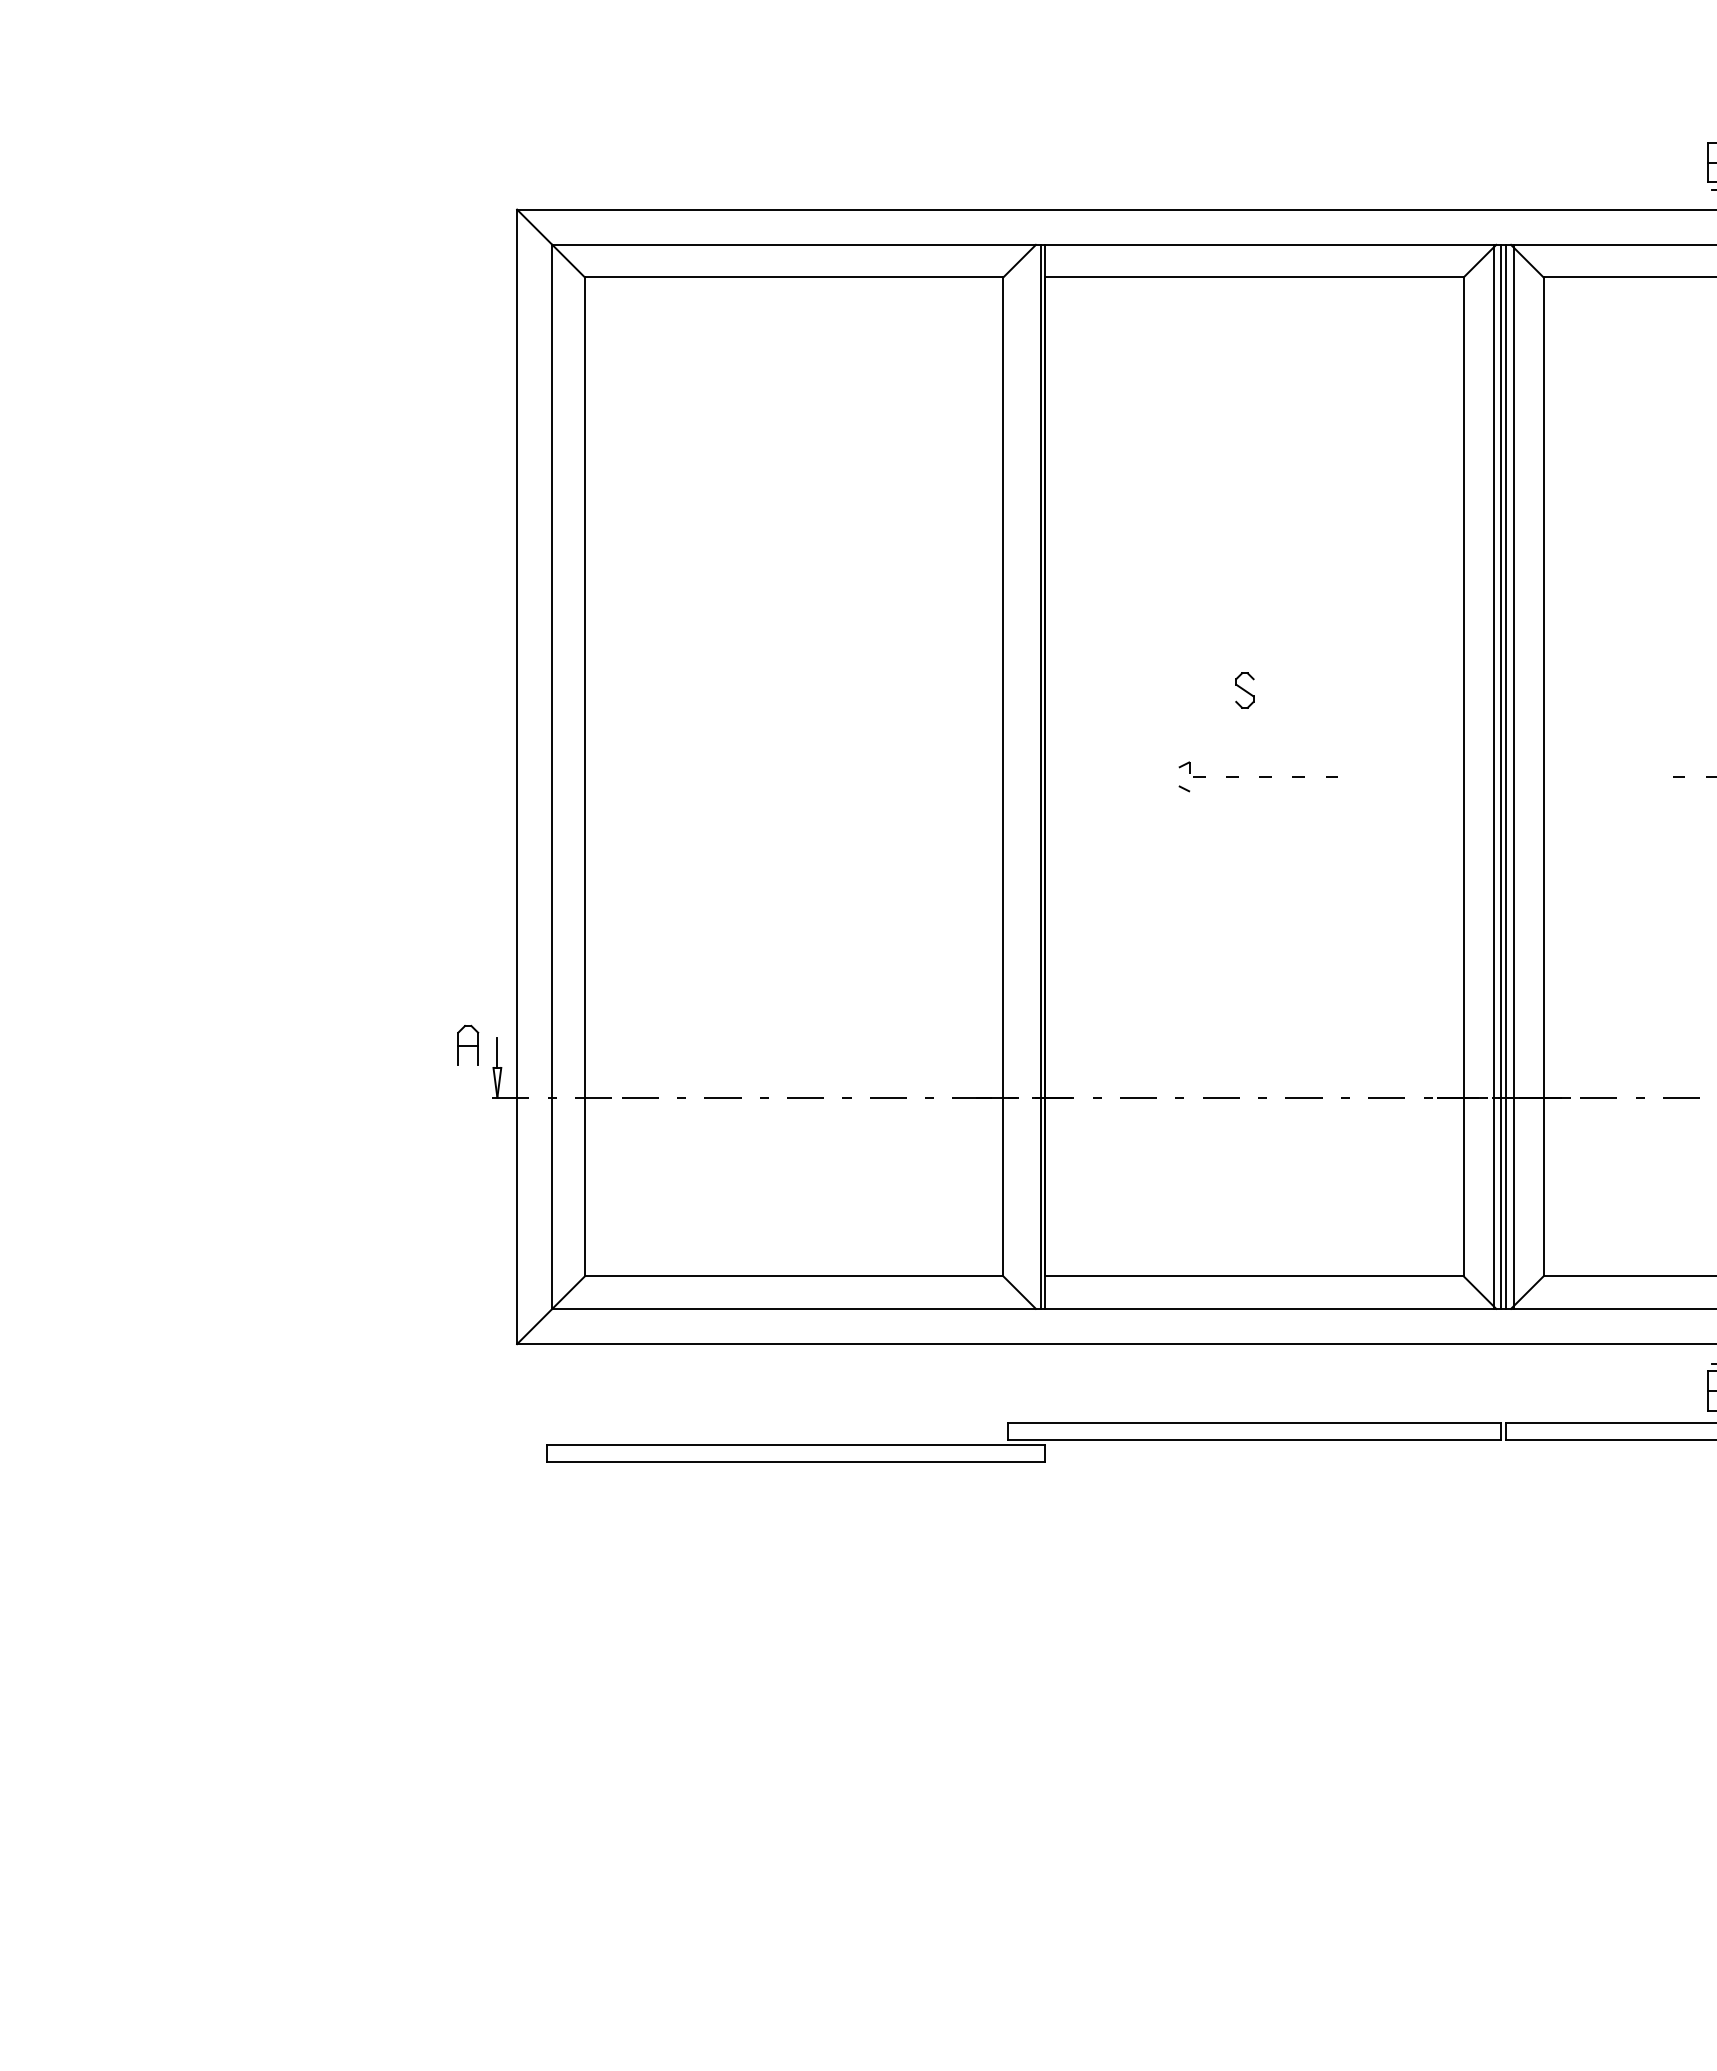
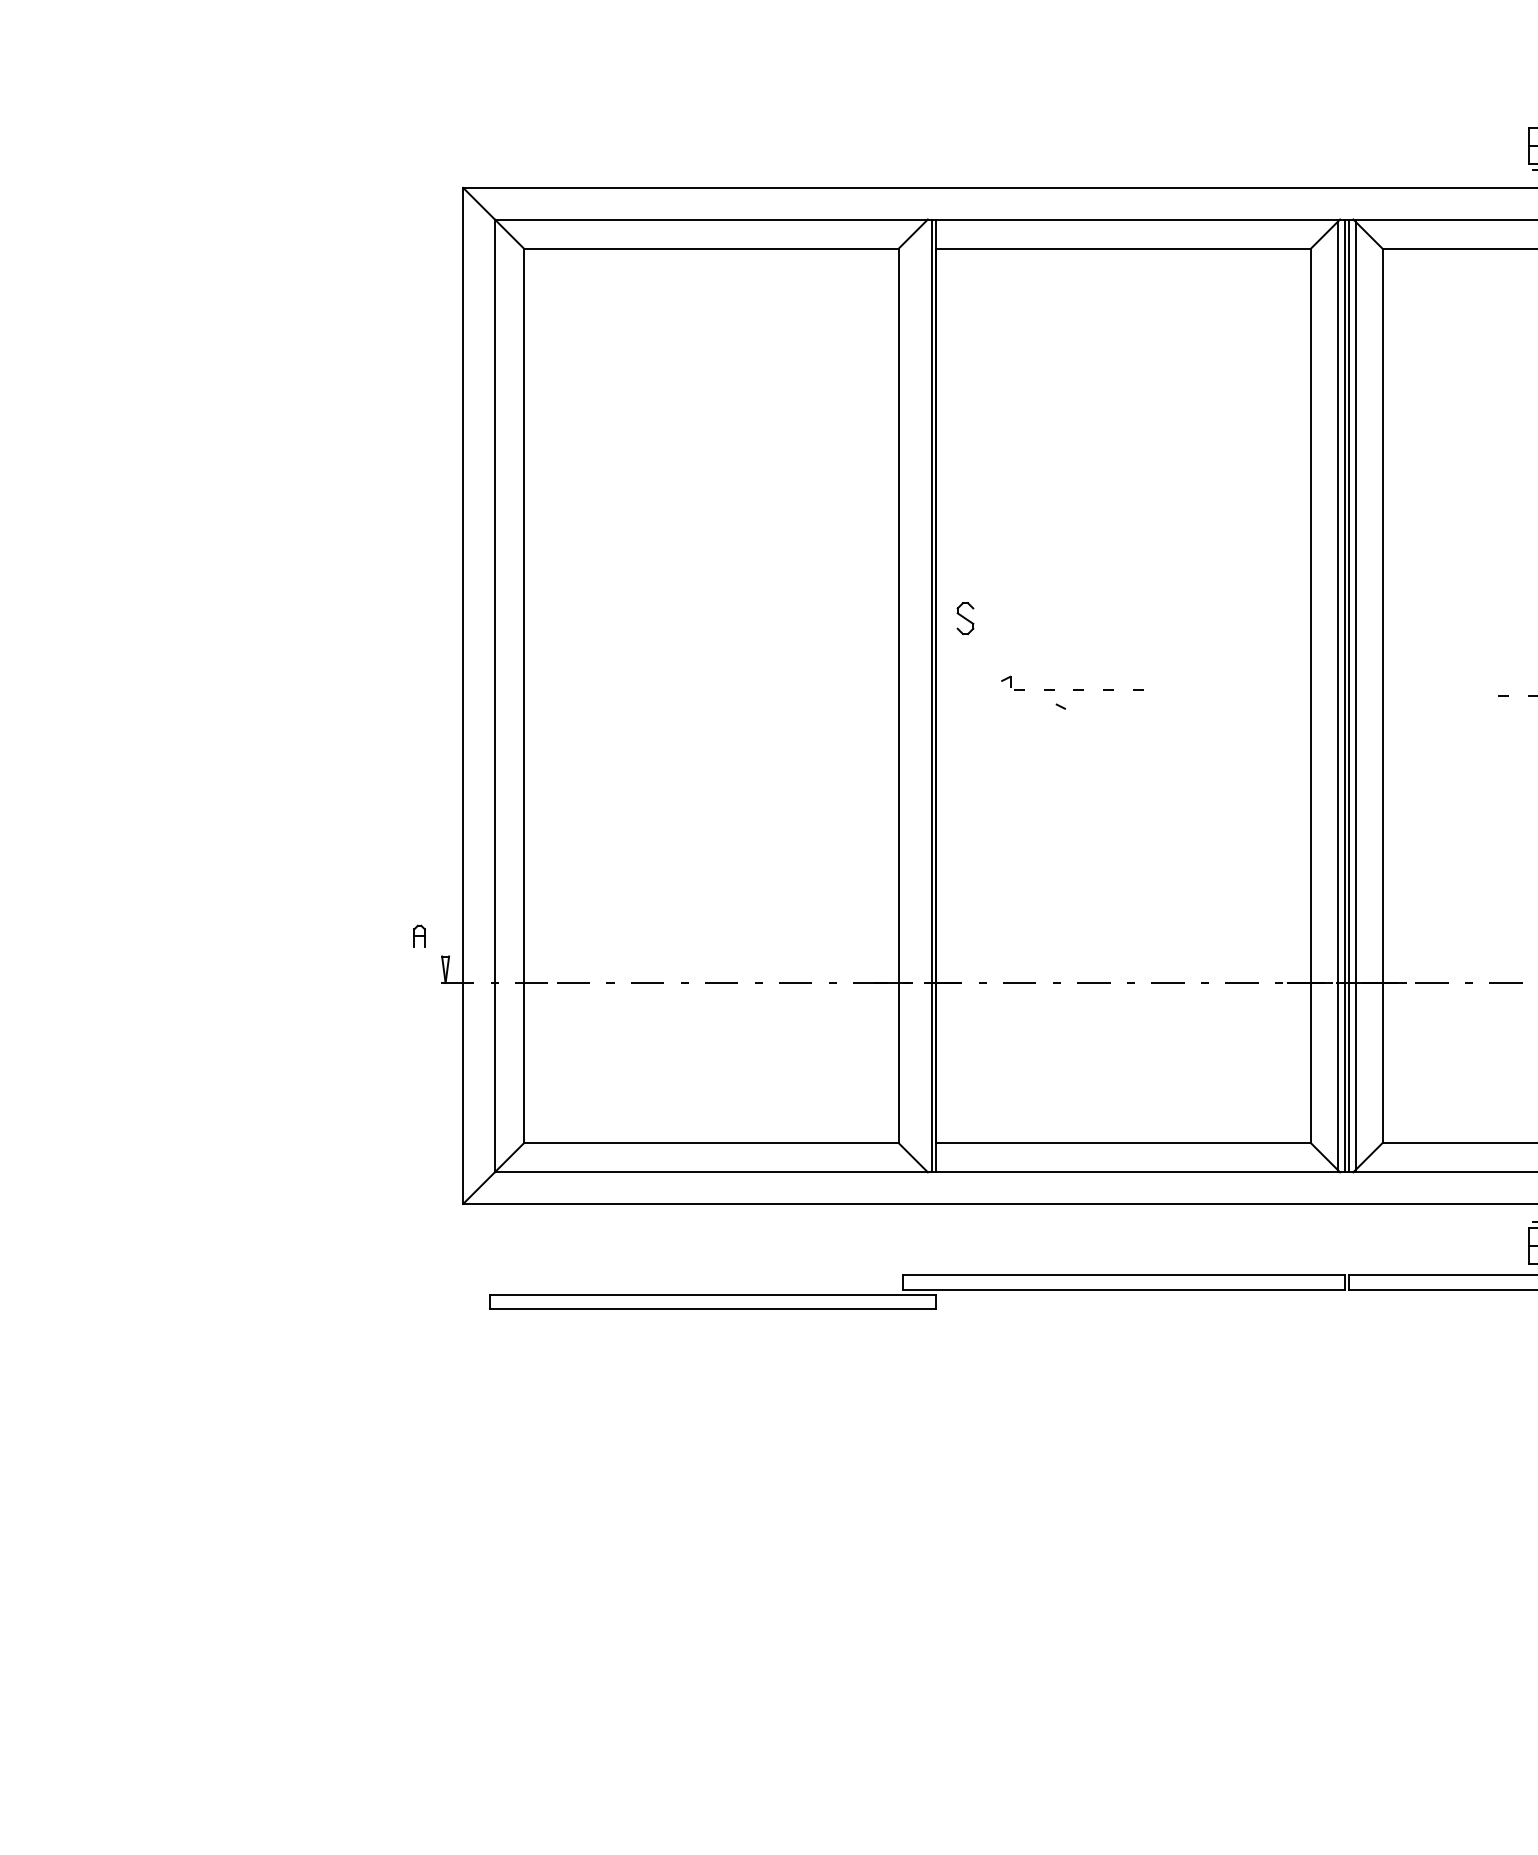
part: (1244, 690) -> (965, 618), moved
part: (1259, 776) -> (1073, 689), moved
part: (468, 1044) -> (419, 935), size x0.6
line: (497, 1052) -> (445, 942), removed

